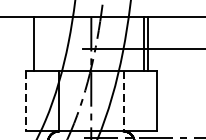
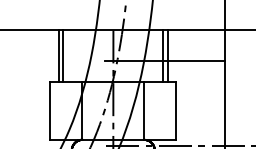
line: (39, 44) -> (63, 56), added
line: (25, 101) -> (50, 111), dashed -> solid
line: (123, 101) -> (144, 111), dashed -> solid

